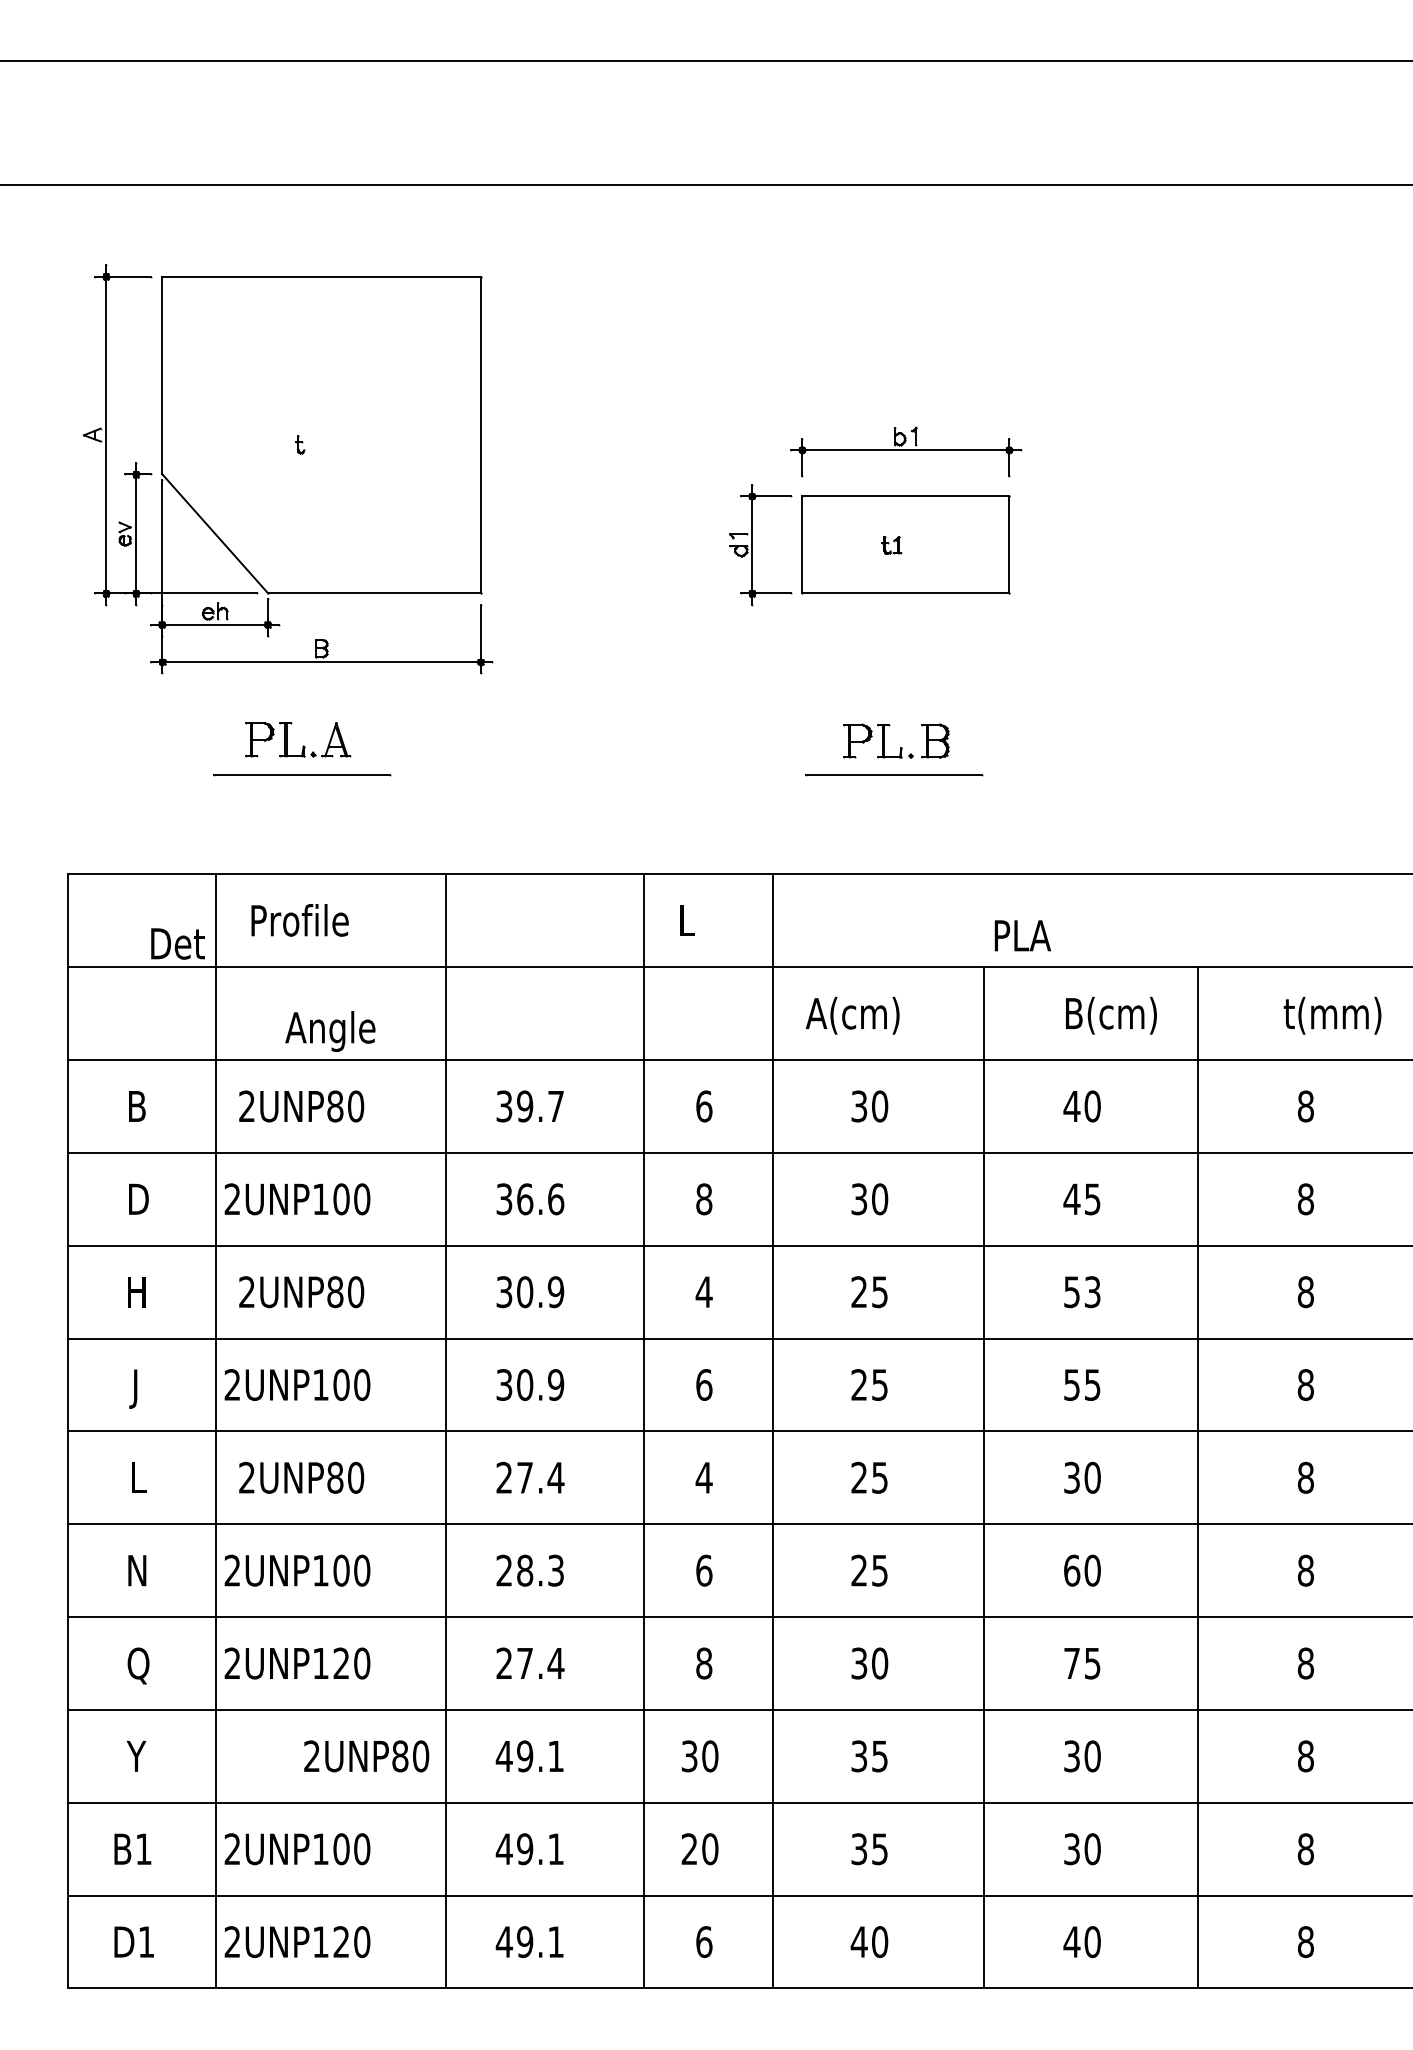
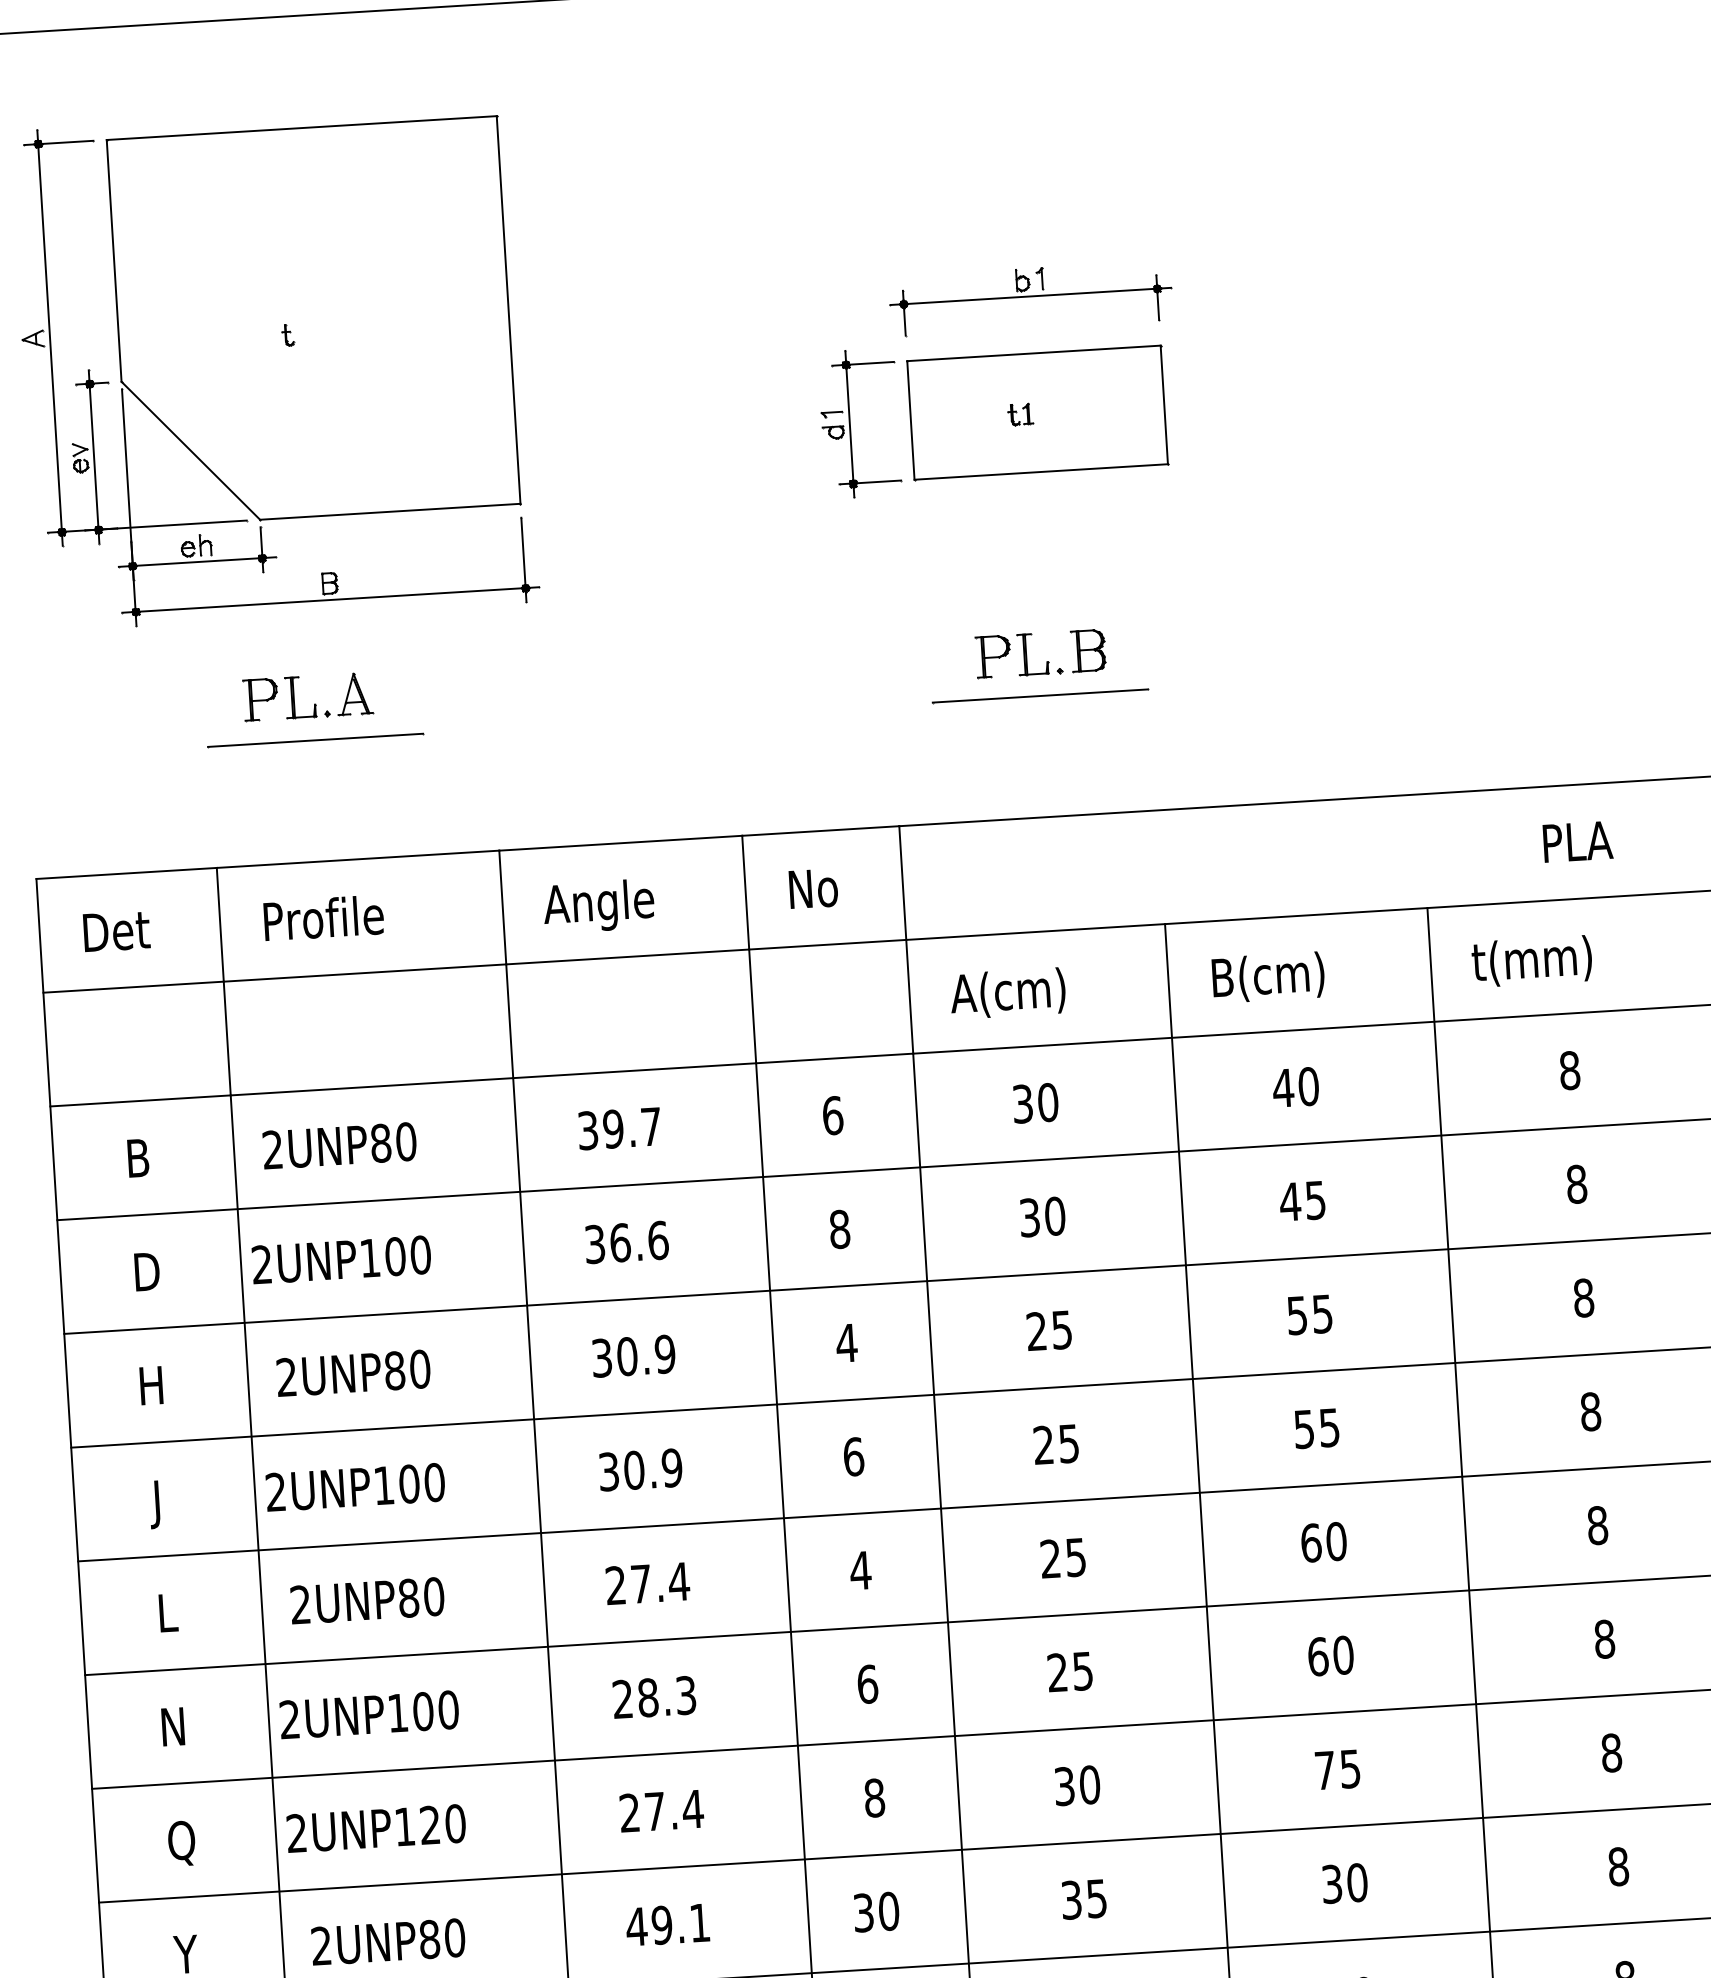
text: (699, 920) -> (813, 888), L -> No
text: (1022, 935) -> (1577, 841), moved
text: (177, 943) -> (116, 930), moved
text: (1111, 1015) -> (1268, 977), moved
text: (1332, 1015) -> (1531, 961), moved
text: (330, 1031) -> (599, 906), moved
text: (1092, 1291) -> (1322, 1313), 53 -> 55
text: (1072, 1477) -> (1311, 1542), 30 -> 60
text: (366, 1756) -> (388, 1942), moved

